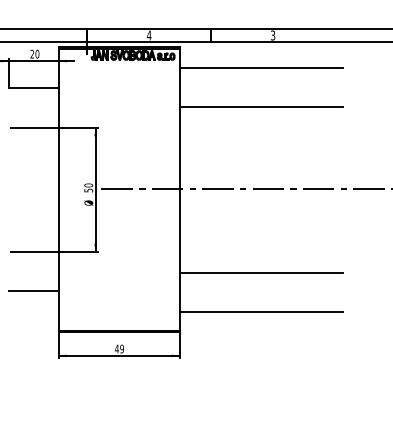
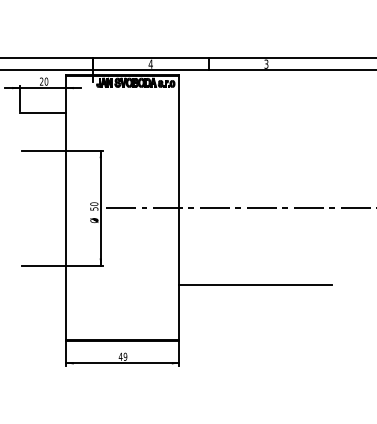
line: (261, 67) -> (255, 94), removed
line: (261, 107) -> (255, 131), removed
line: (33, 291) -> (42, 303), removed
line: (261, 312) -> (255, 322), removed

